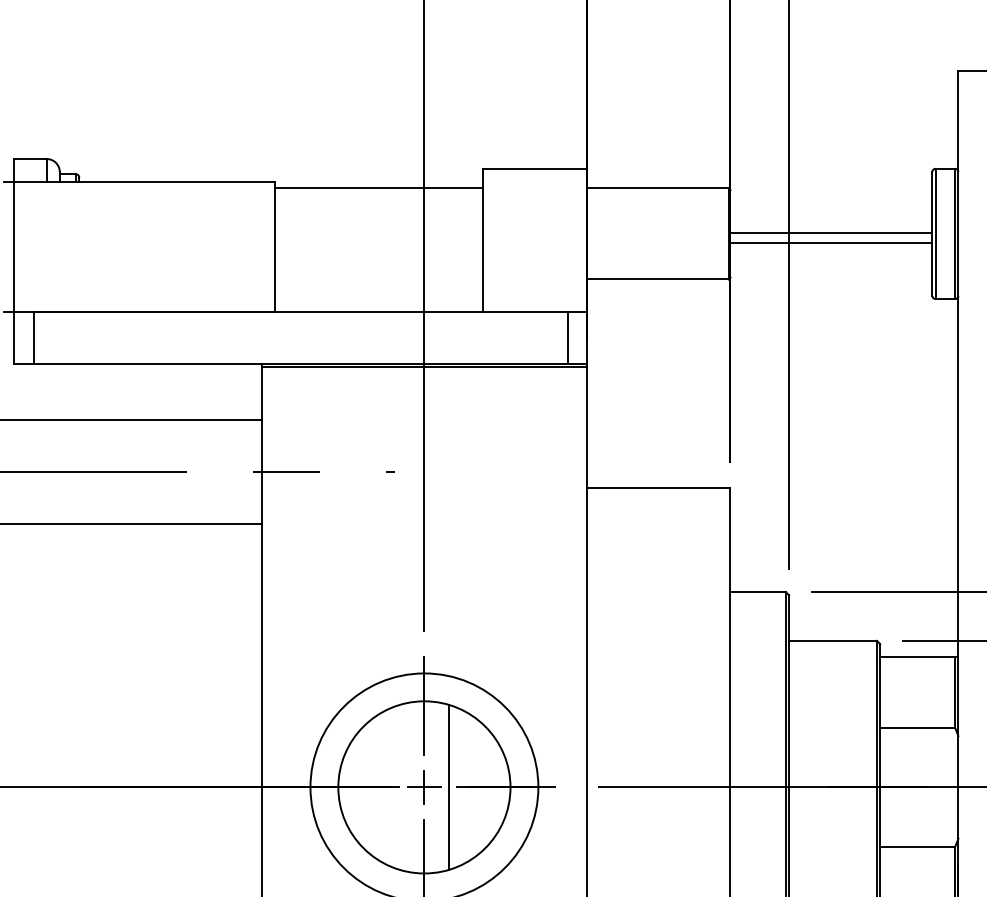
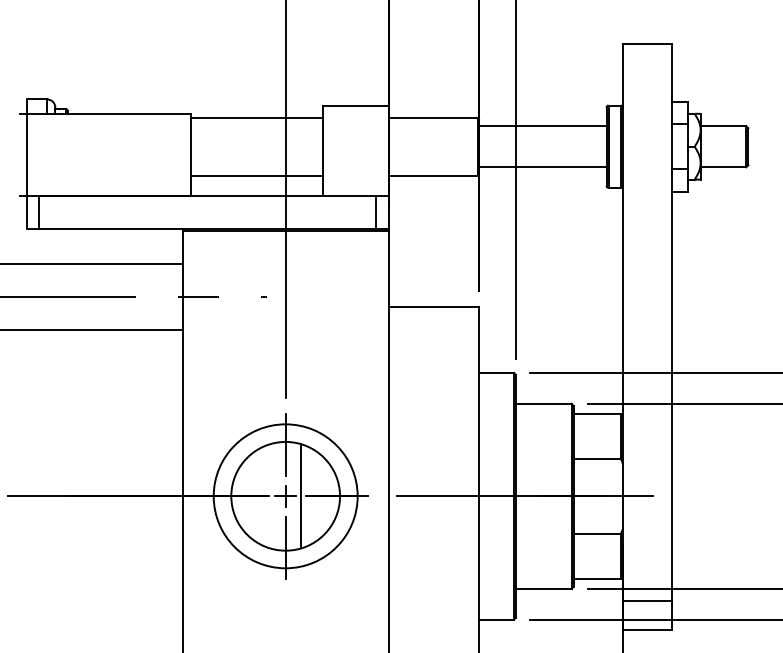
line: (831, 233) -> (542, 167), moved
line: (831, 243) -> (542, 126), moved
line: (378, 279) -> (256, 175), added

